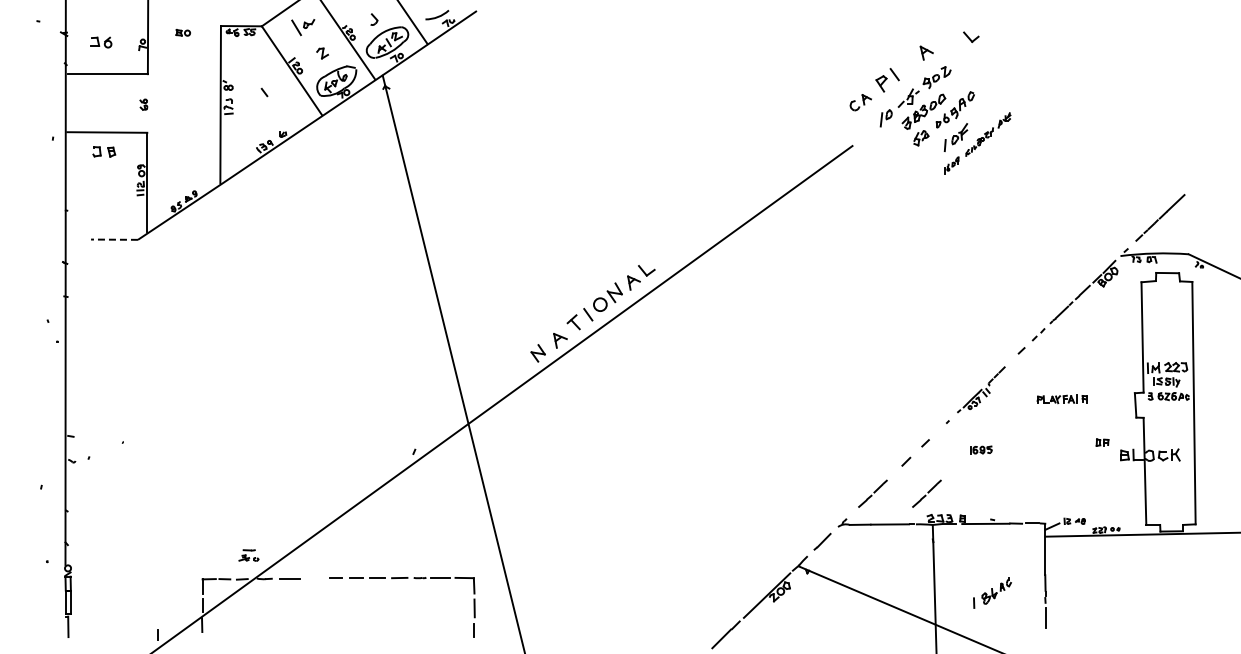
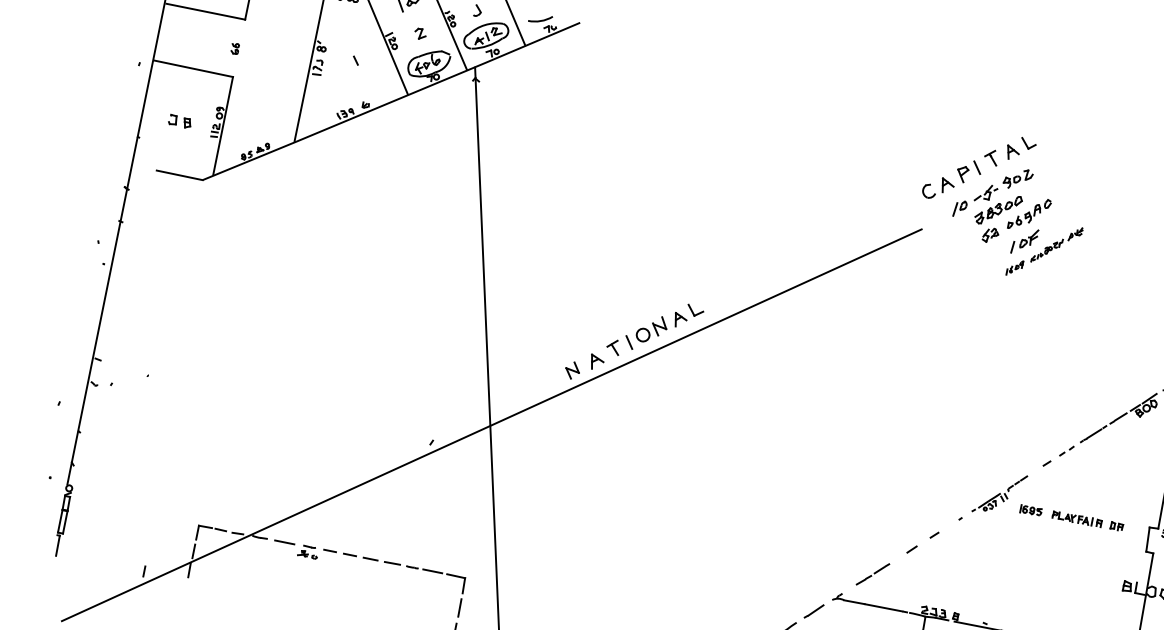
part: (971, 36) -> (1028, 143), moved
part: (906, 61) -> (991, 157), added
part: (860, 102) -> (938, 188), size x1.43
part: (104, 151) -> (180, 121), moved
line: (114, 239) -> (179, 175), dashed -> solid
part: (1102, 442) -> (1116, 526), moved
part: (981, 449) -> (1031, 510), moved
line: (927, 492) -> (926, 583), removed
part: (248, 555) -> (307, 551), moved

